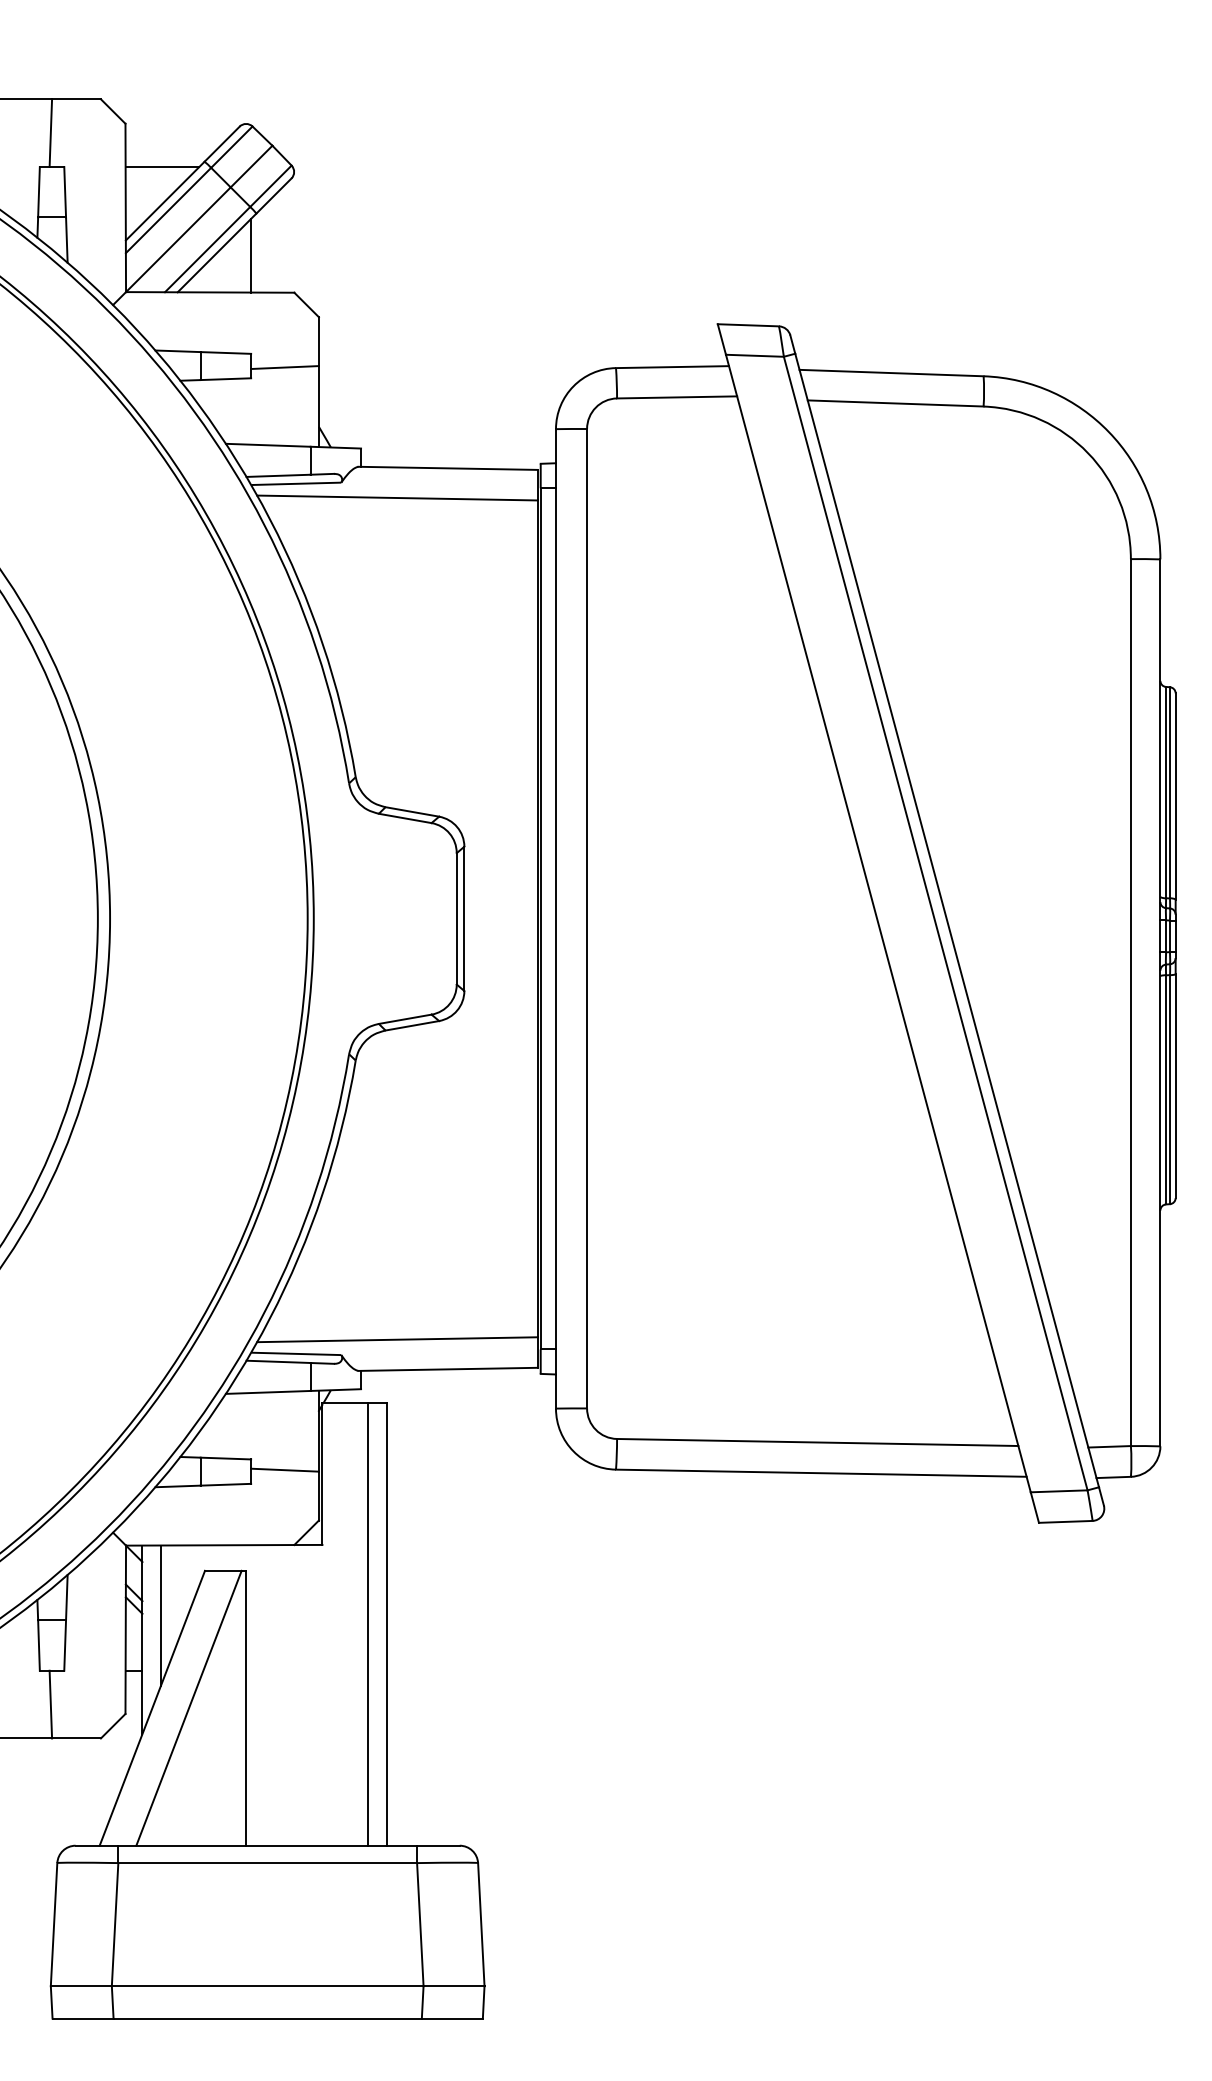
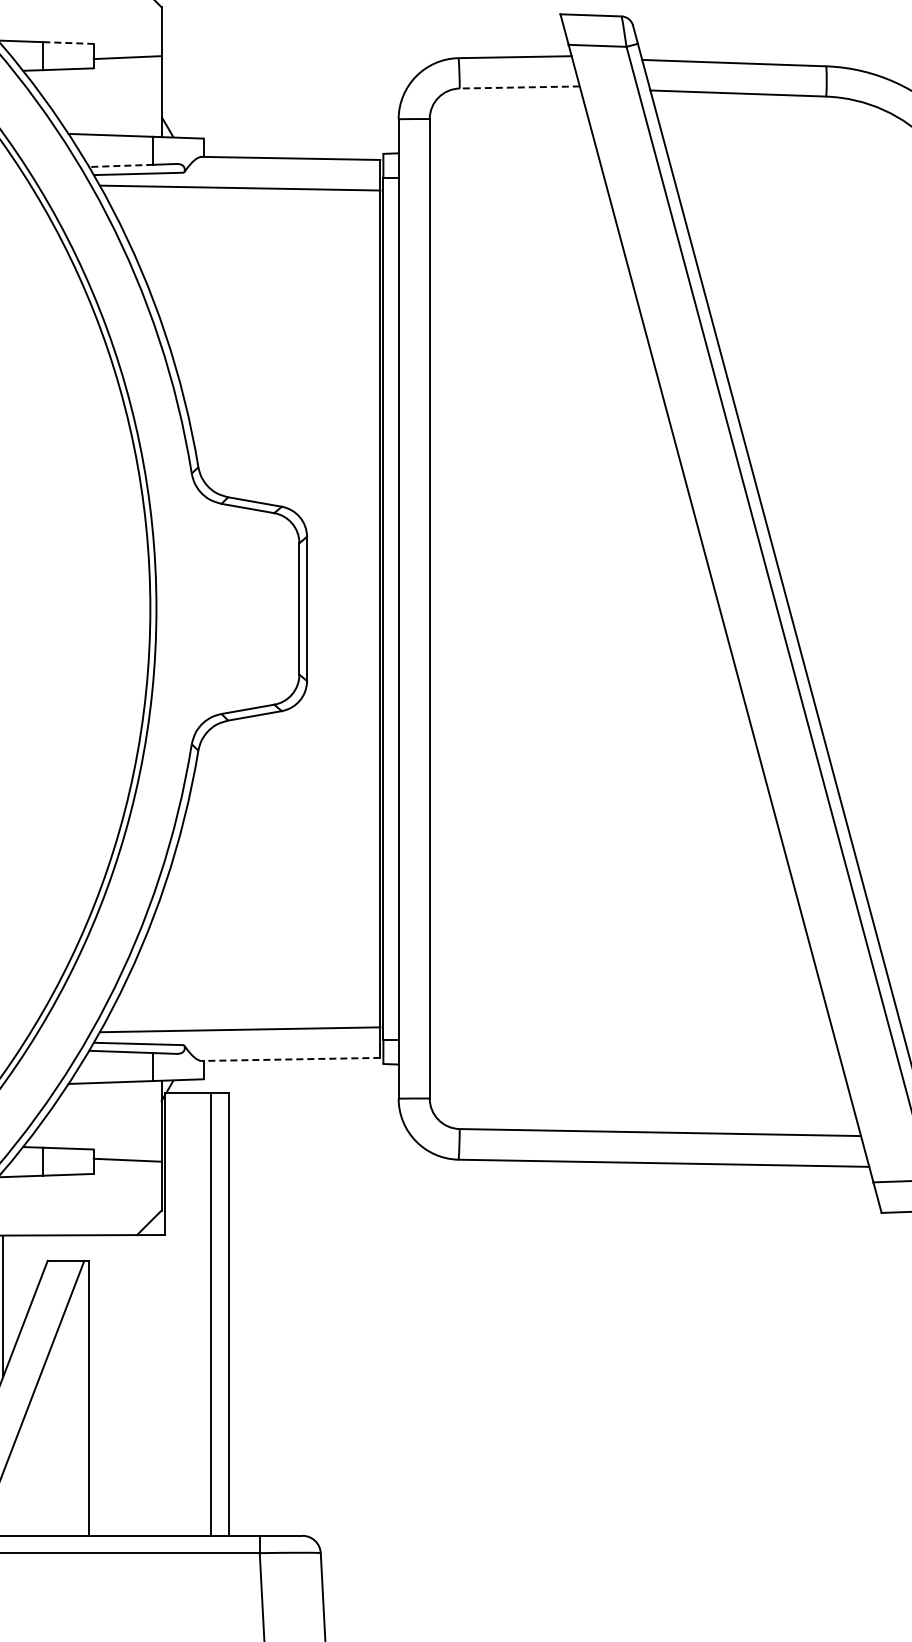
line: (226, 353) -> (69, 43), solid -> dashed
line: (676, 397) -> (519, 87), solid -> dashed
line: (278, 475) -> (121, 165), solid -> dashed
line: (448, 1369) -> (291, 1059), solid -> dashed

